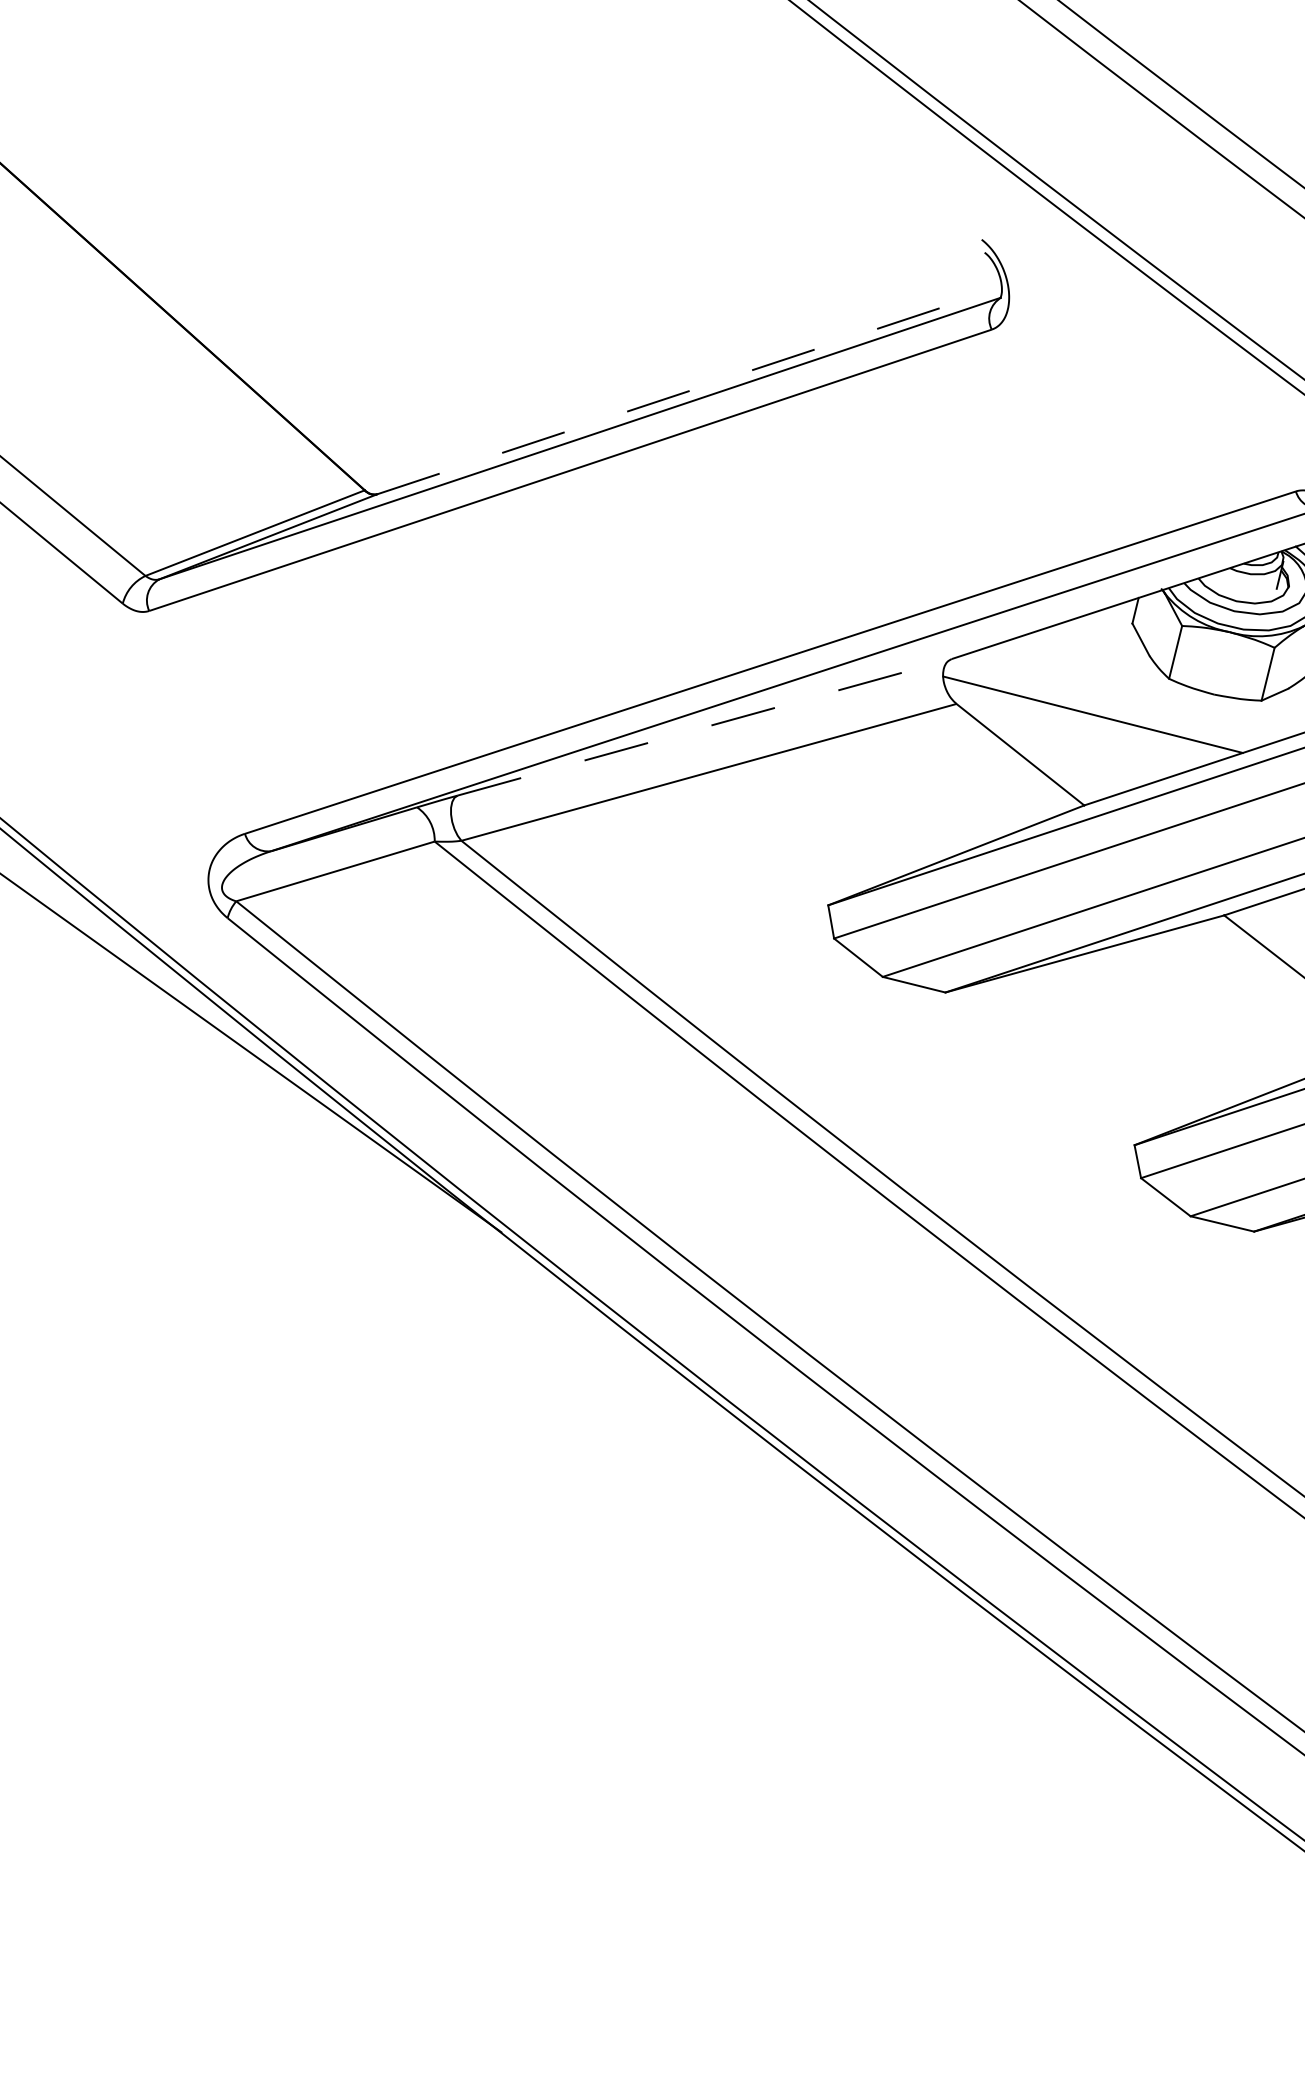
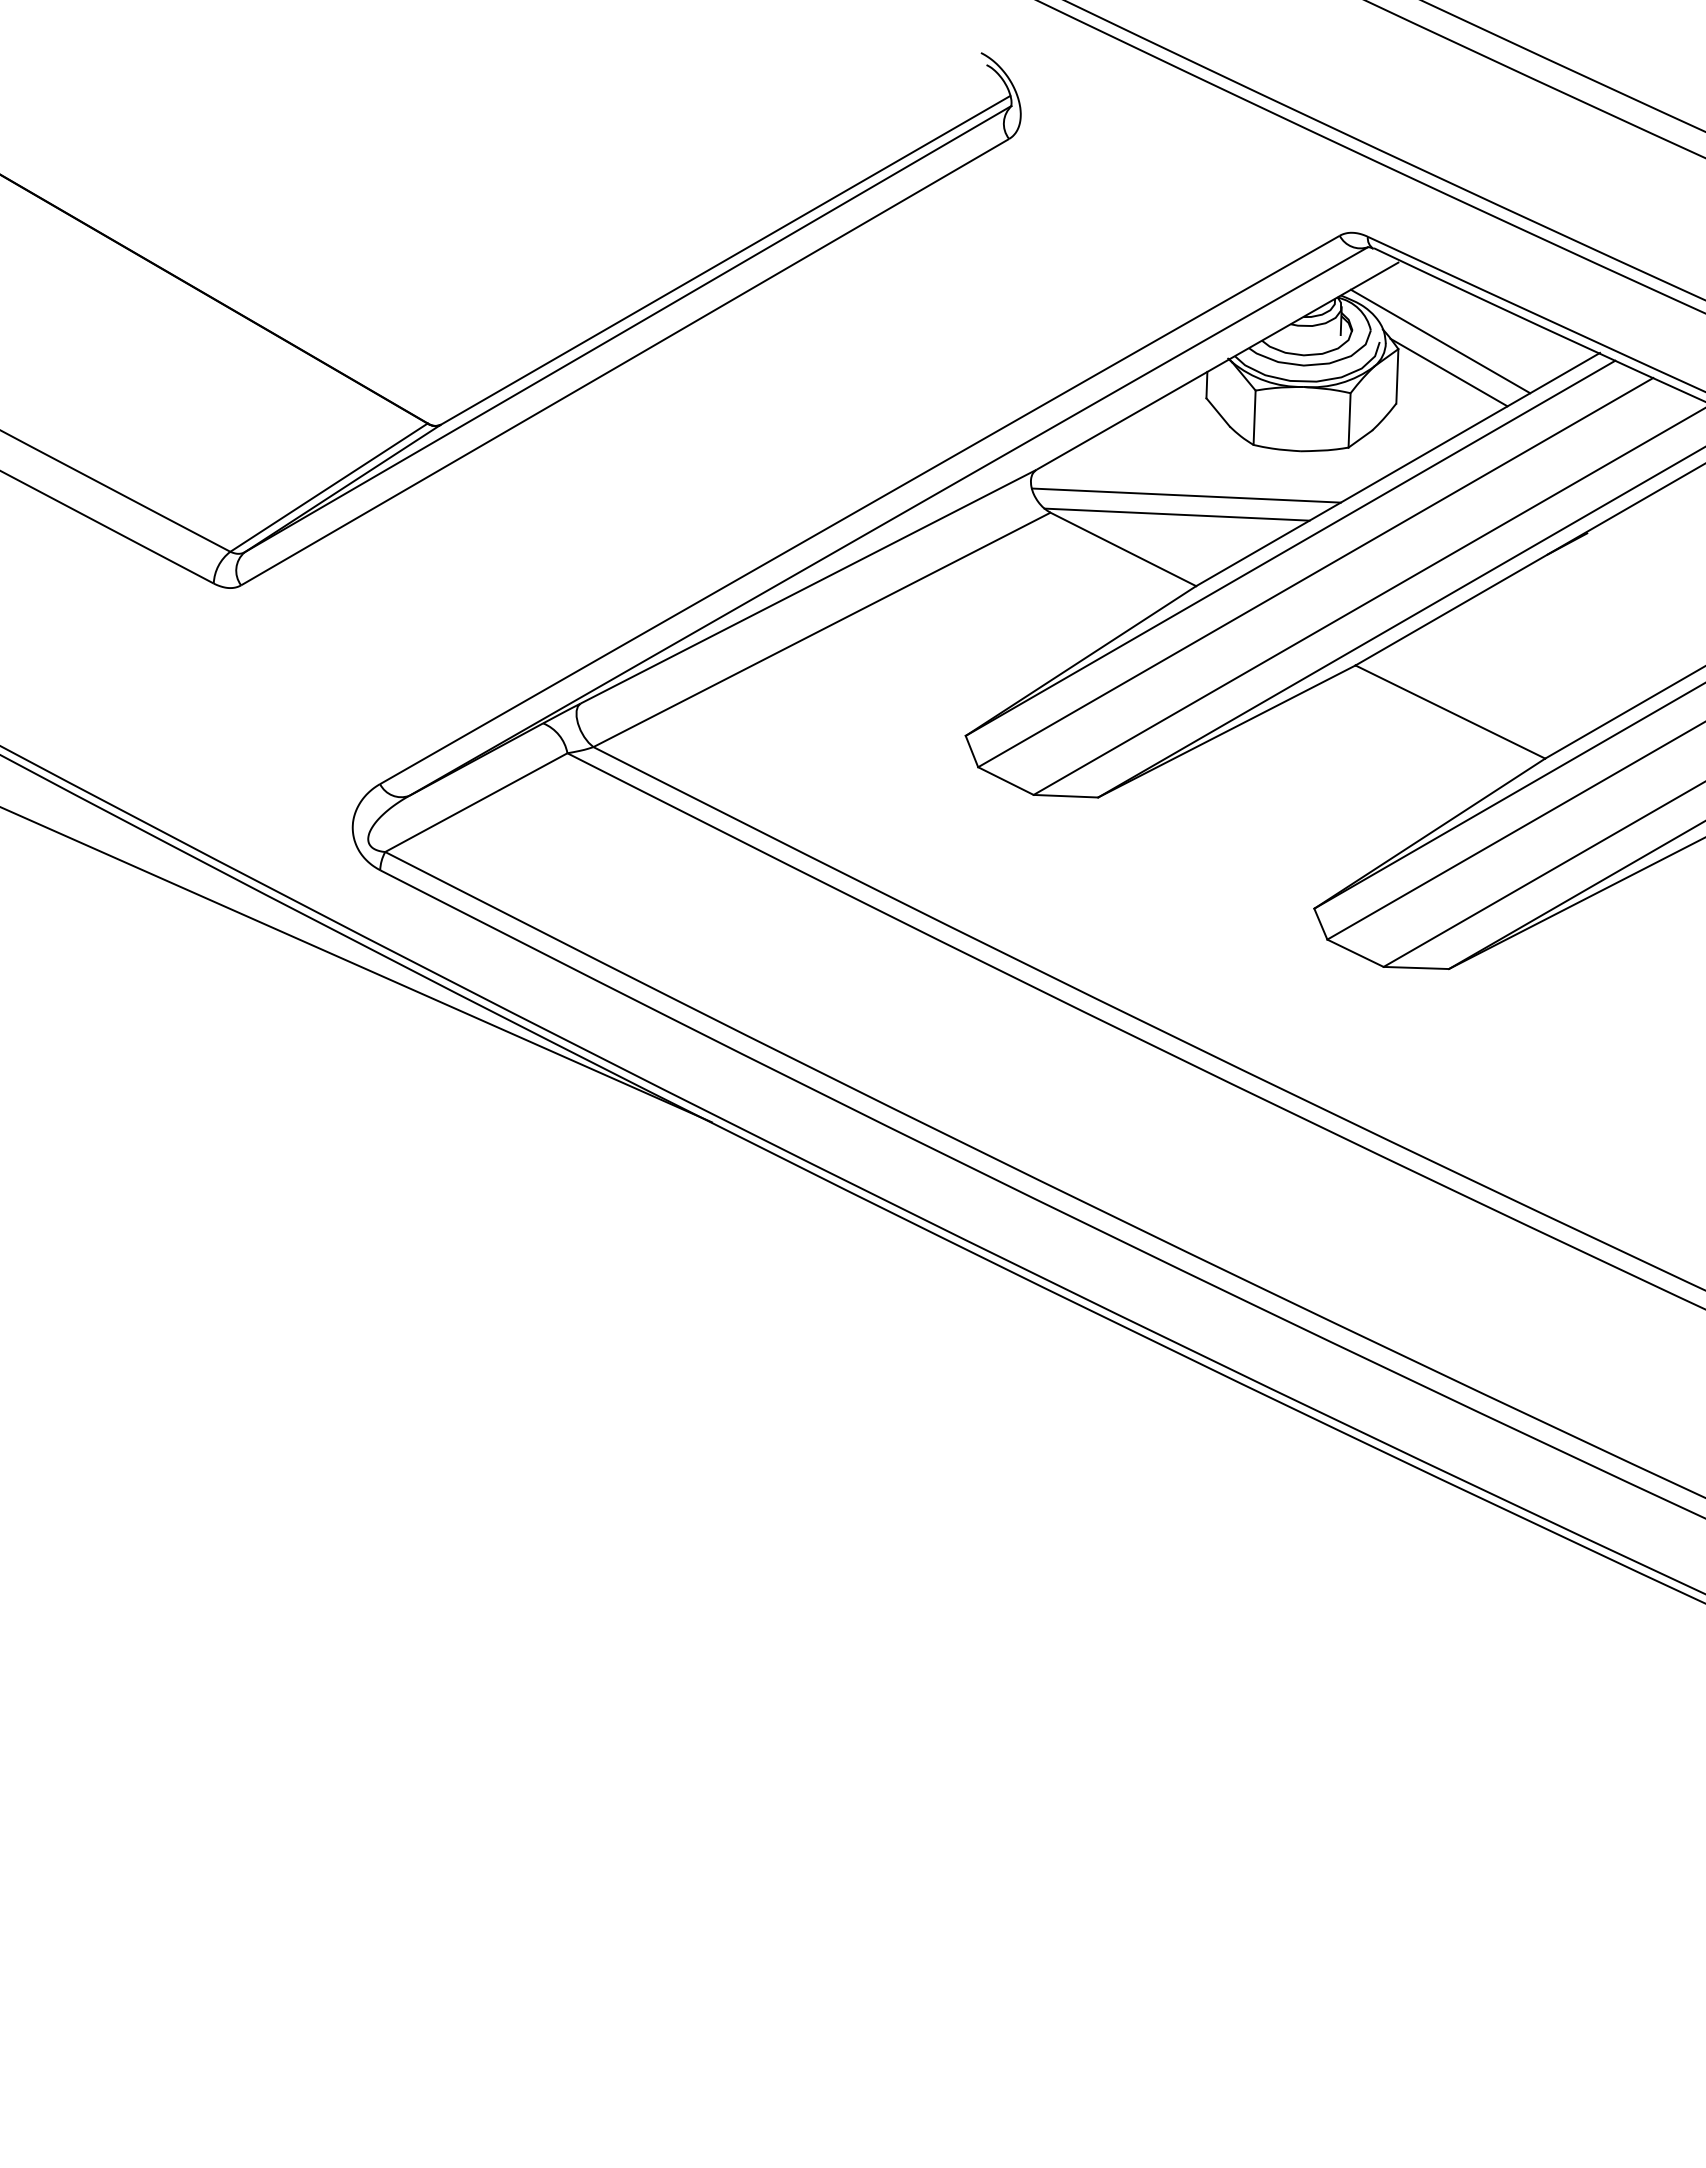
line: (689, 391) -> (725, 260), dashed -> solid
line: (704, 727) -> (808, 586), dashed -> solid
line: (1079, 731) -> (1176, 514), added

